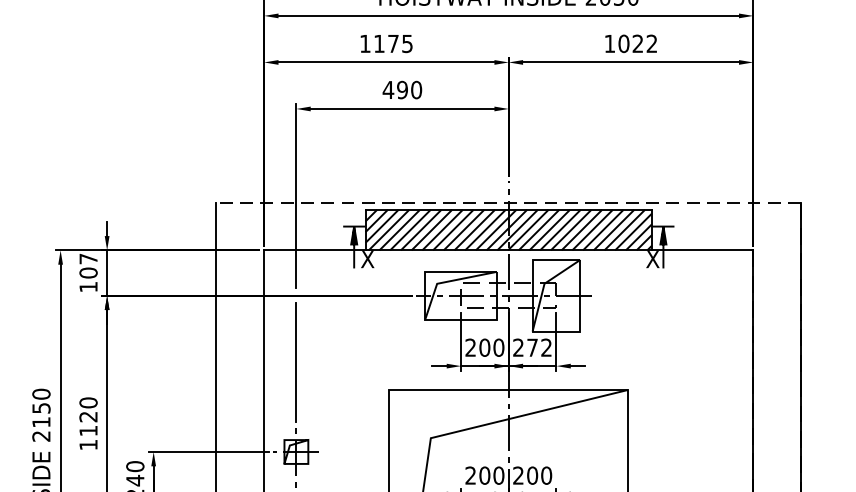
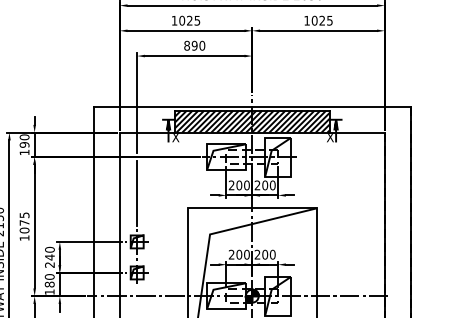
text: (385, 43) -> (185, 20), 1175 -> 1025
text: (651, 43) -> (329, 20), 1022 -> 1025
text: (389, 89) -> (187, 45), 490 -> 890
line: (507, 202) -> (251, 106), dashed -> solid
text: (88, 264) -> (24, 140), 107 -> 190
text: (538, 347) -> (268, 185), 272 -> 200
text: (88, 416) -> (24, 222), 1120 -> 1075

